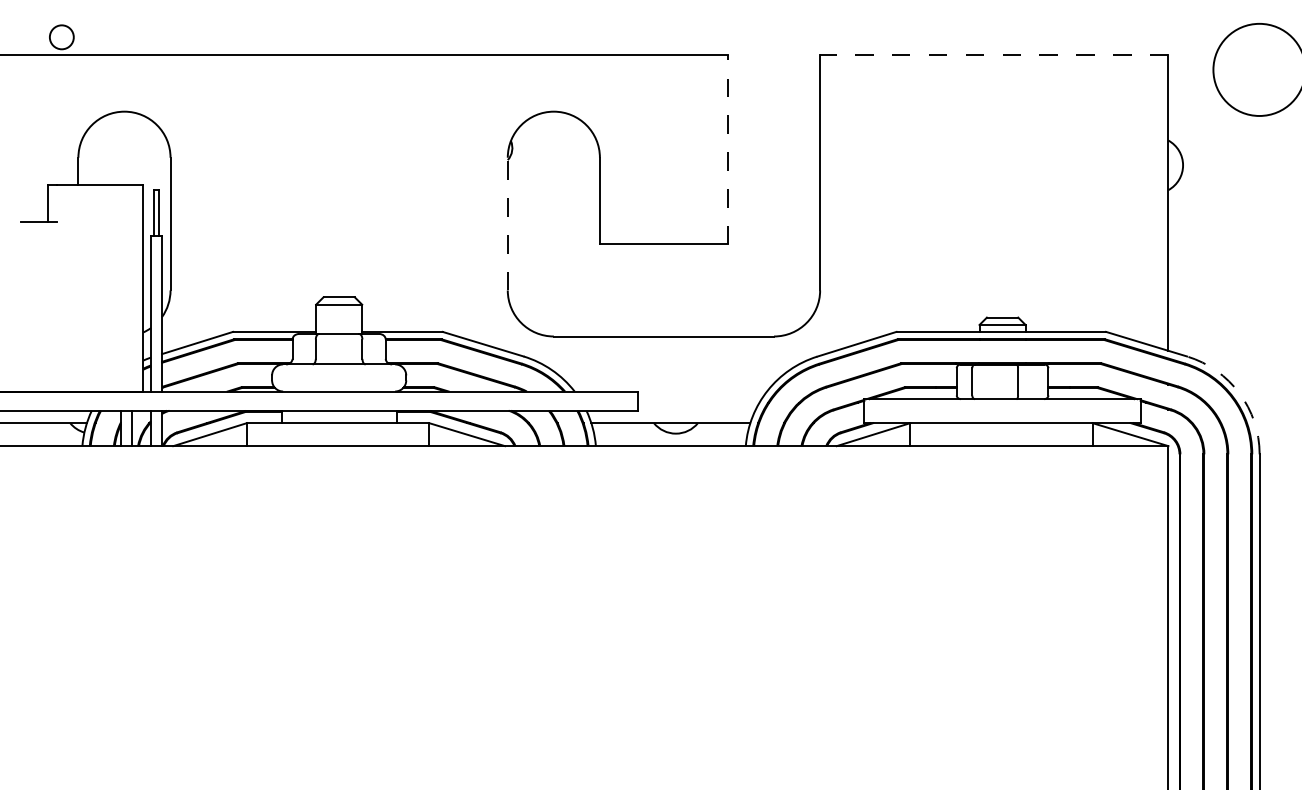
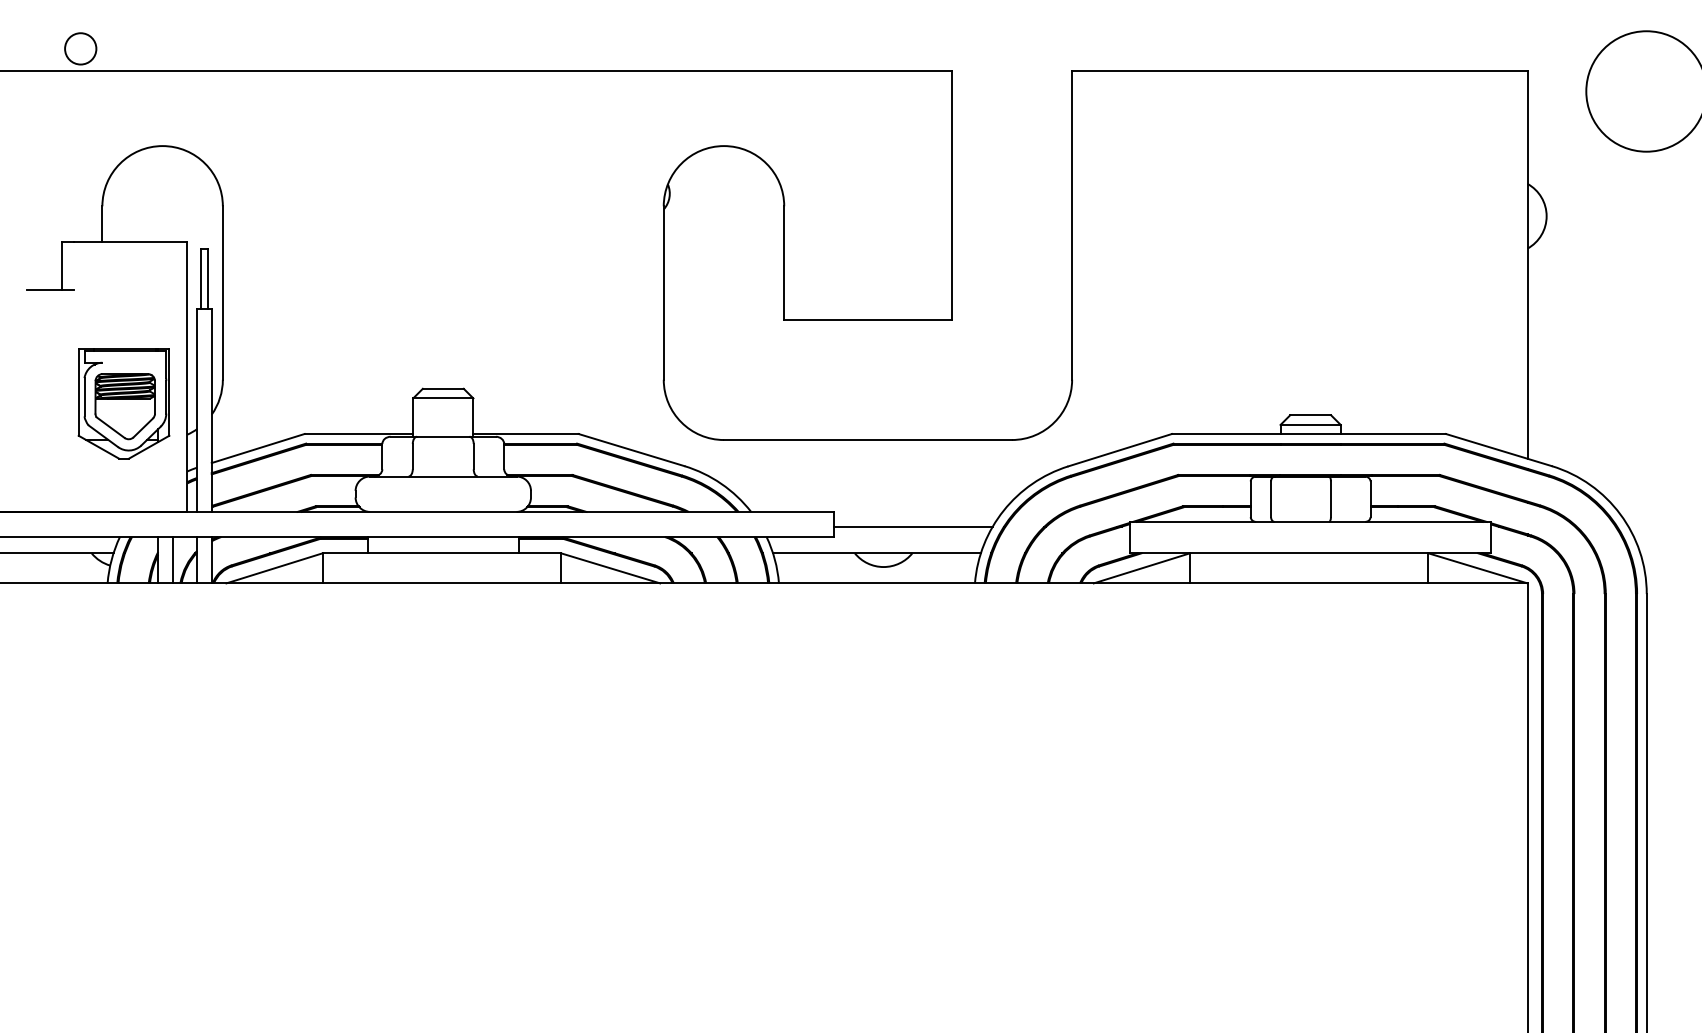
line: (993, 54) -> (1298, 71), dashed -> solid
line: (728, 149) -> (952, 195), dashed -> solid
line: (507, 223) -> (663, 292), dashed -> solid
part: (94, 308) -> (123, 403), added
arc: (1239, 393) -> (1620, 514), dashed -> solid
line: (698, 402) -> (913, 526), added

